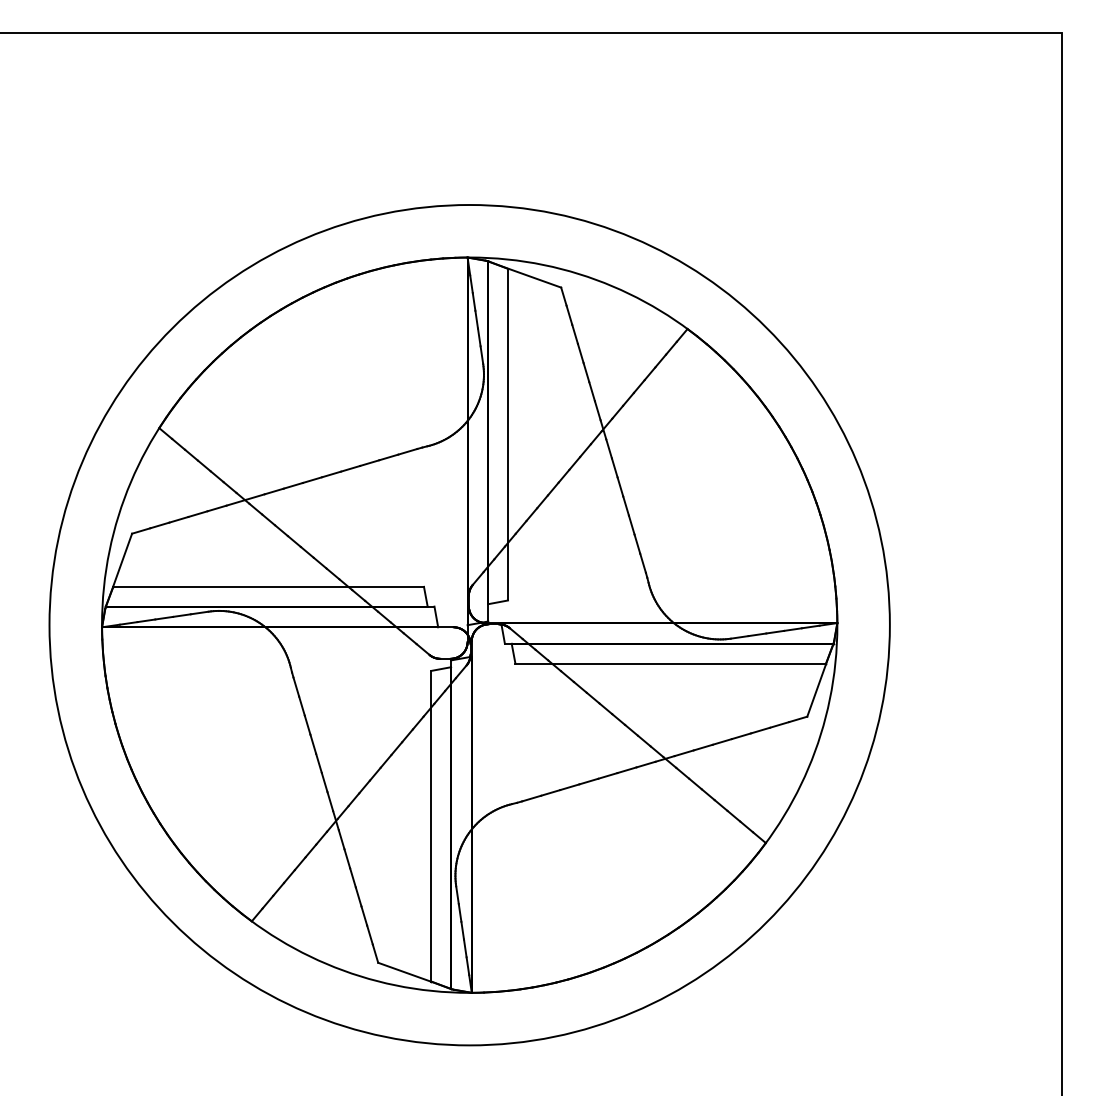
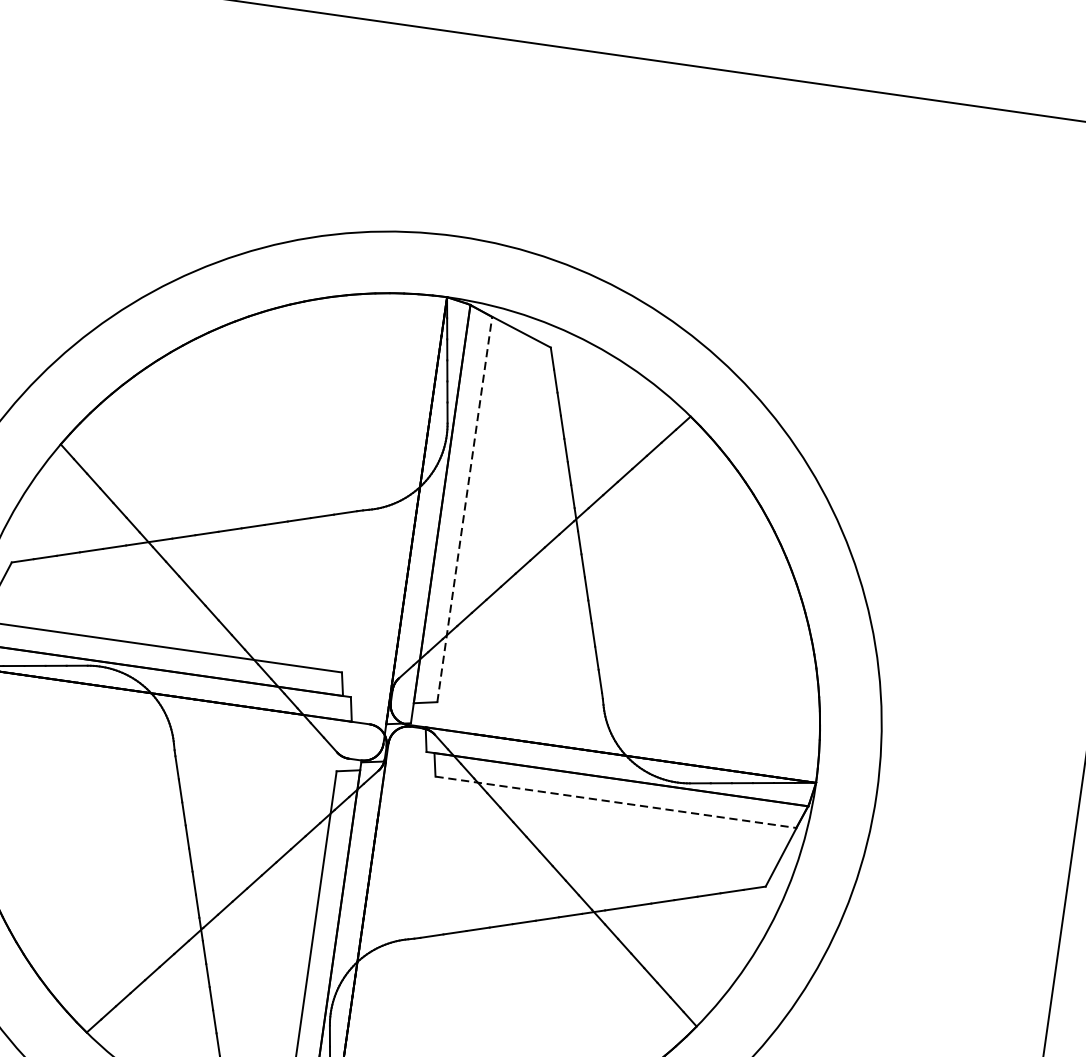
line: (508, 434) -> (465, 509), solid -> dashed
line: (671, 663) -> (616, 802), solid -> dashed

